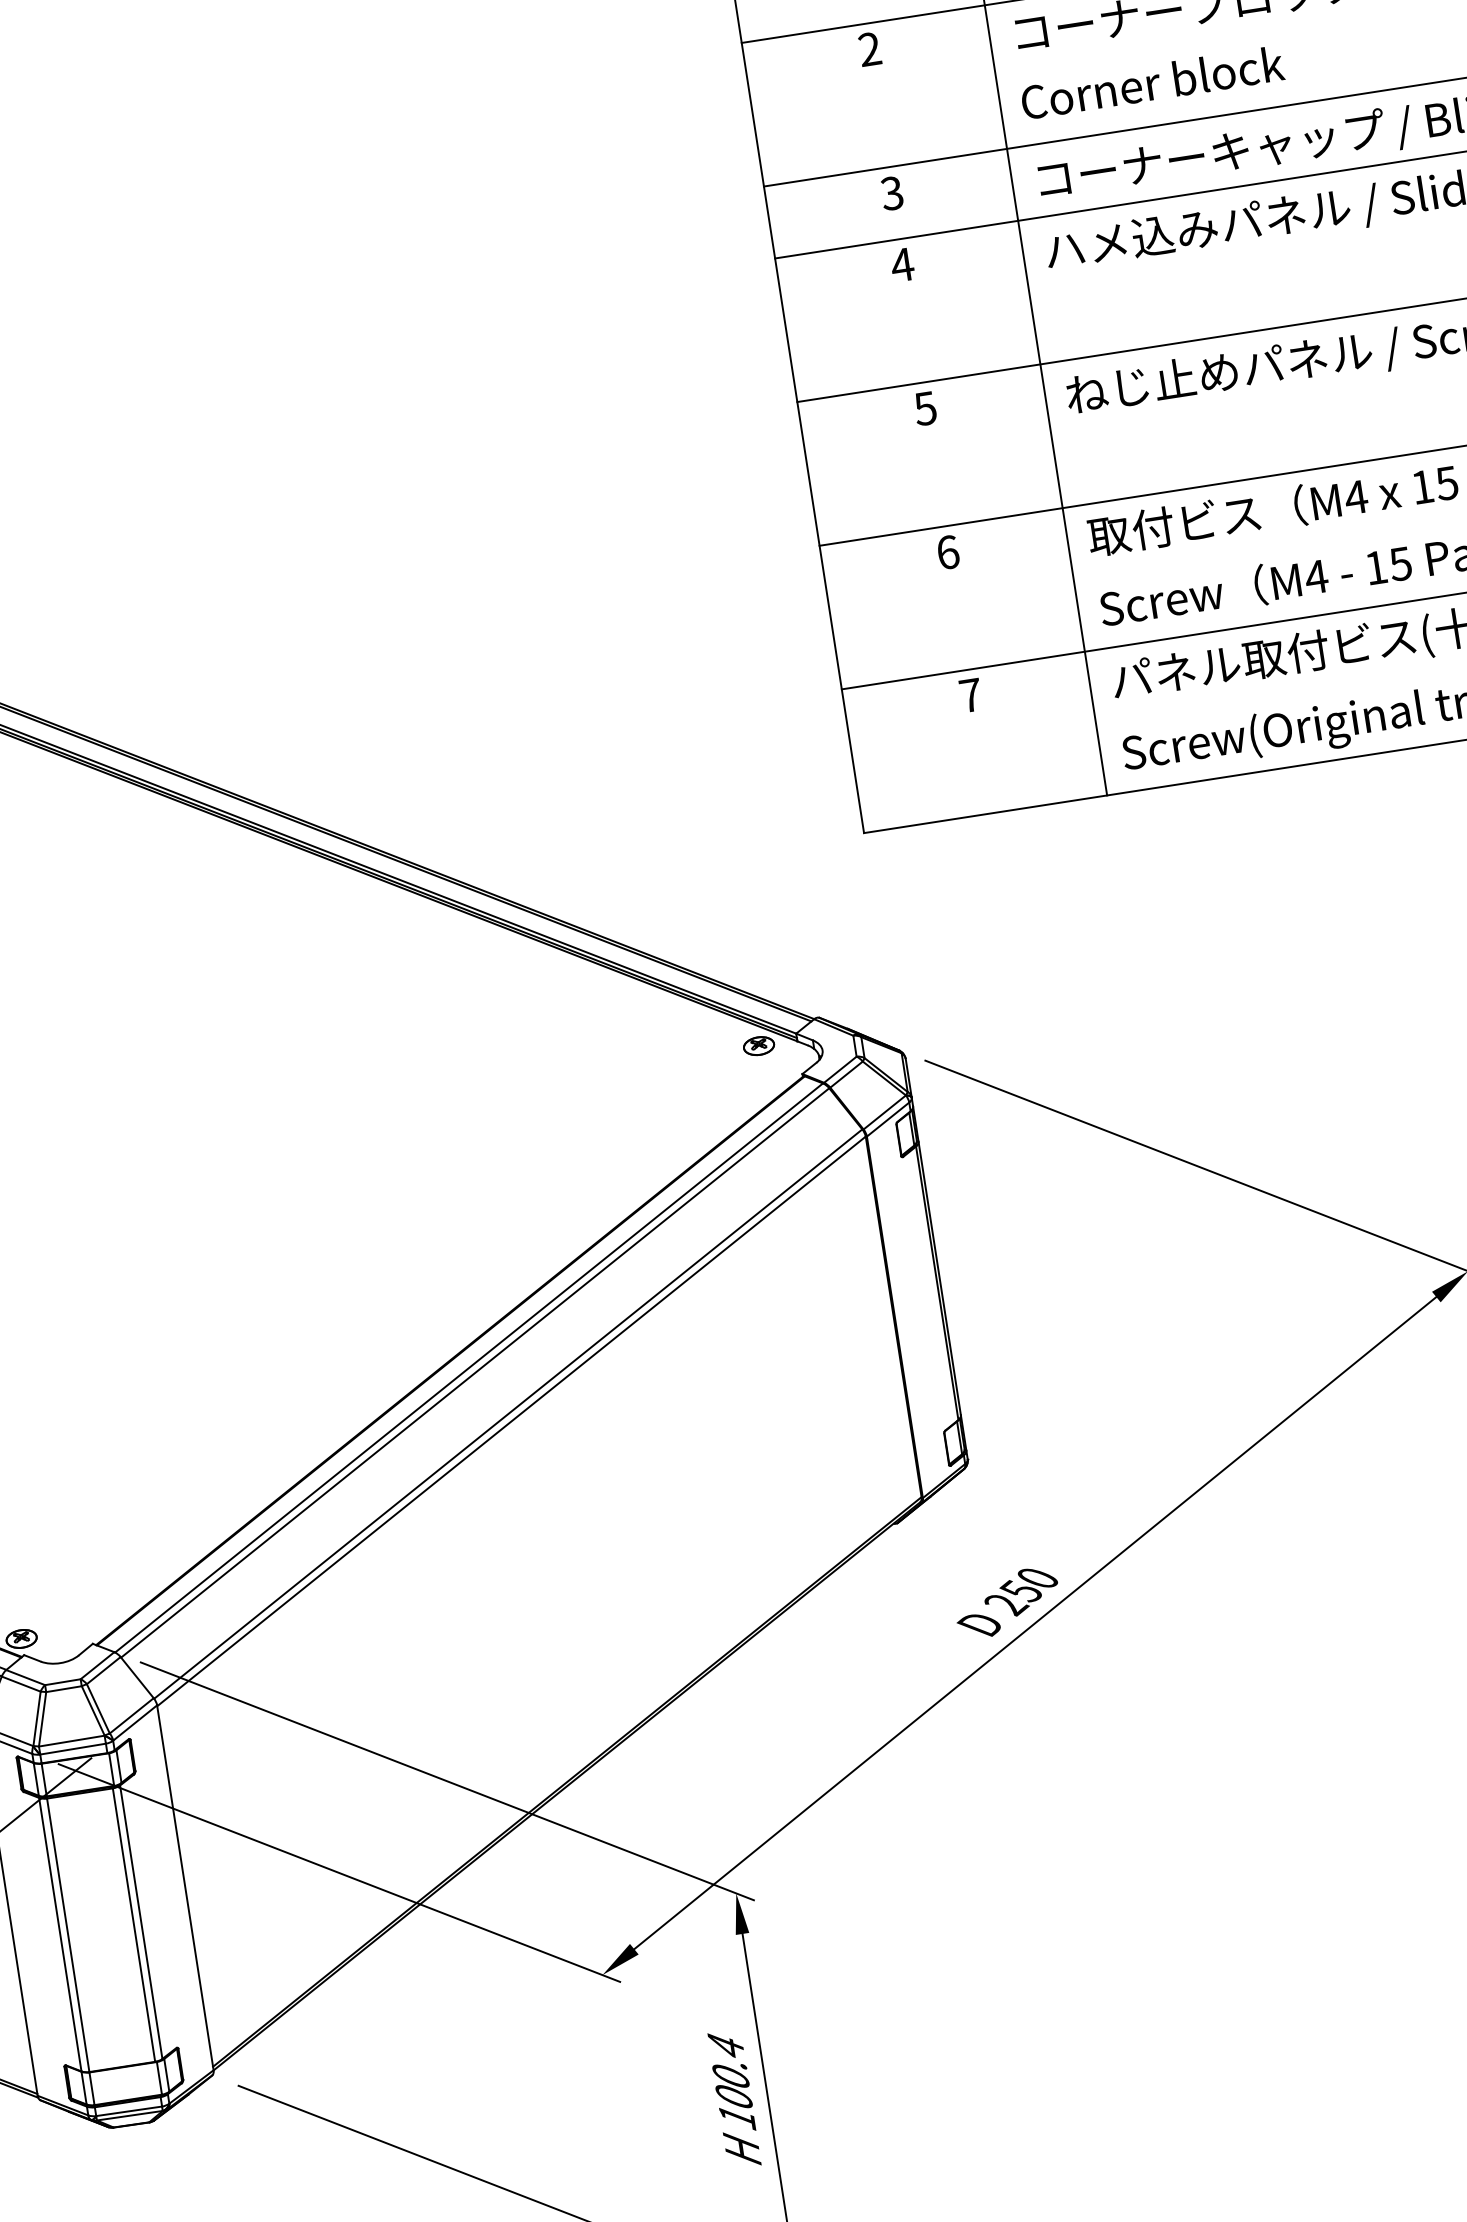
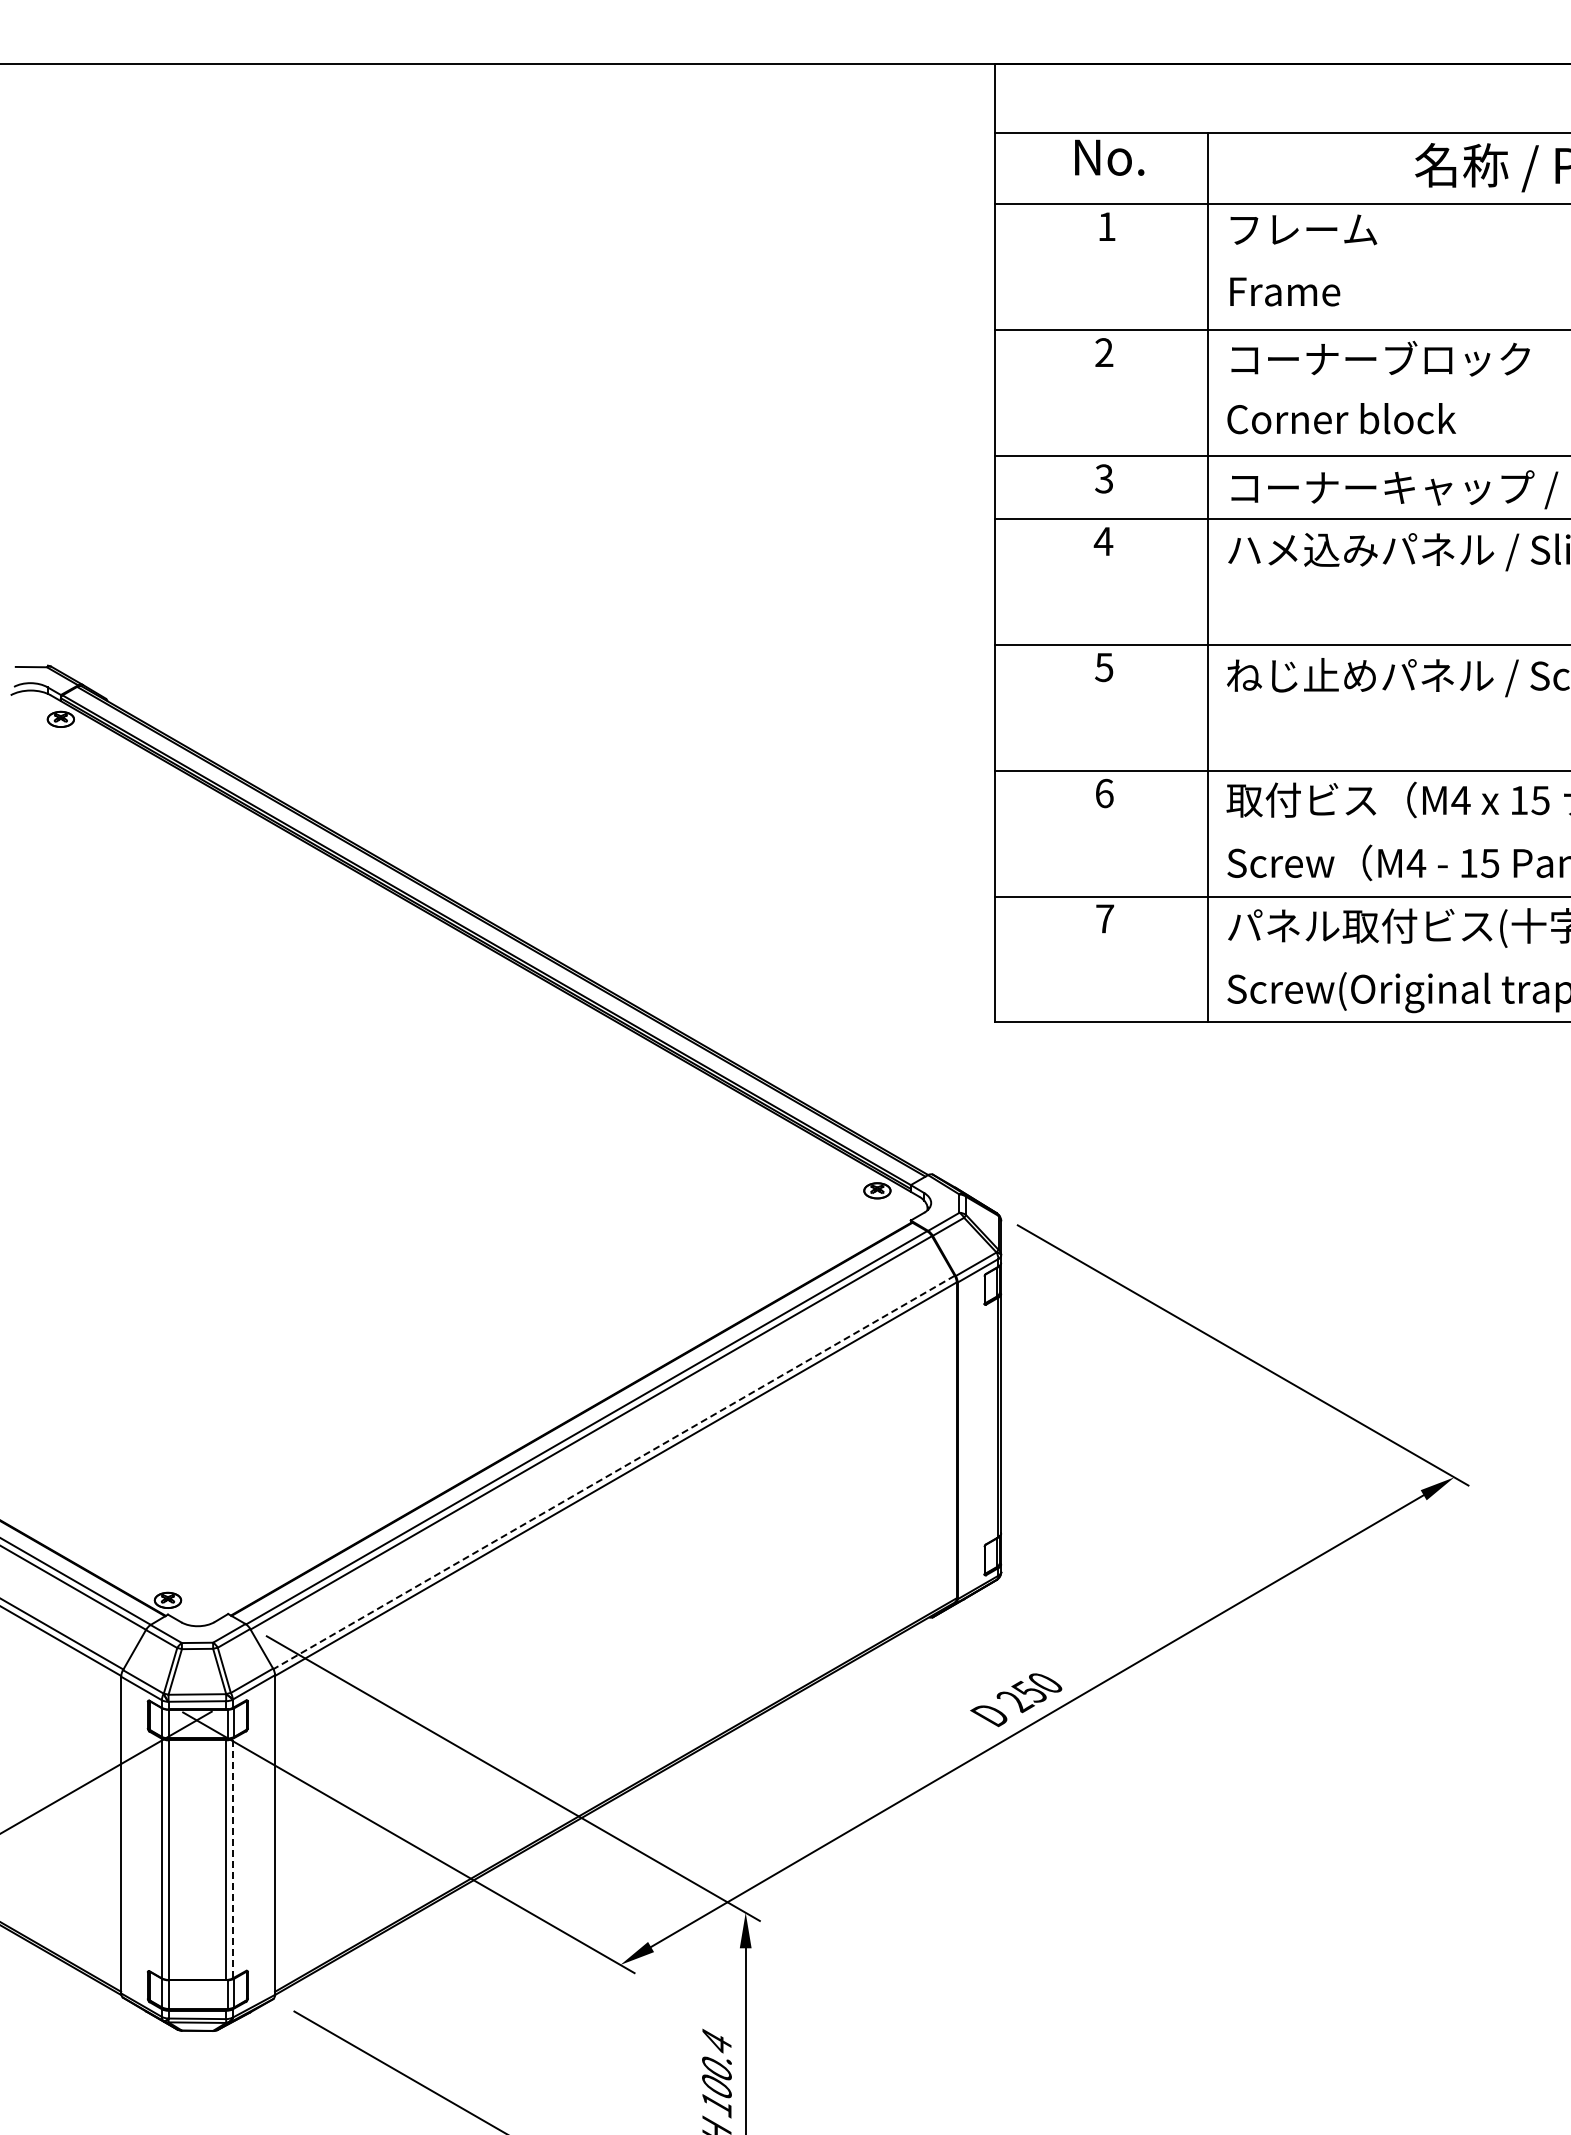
line: (507, 1414) -> (613, 1472), solid -> dashed
line: (140, 1922) -> (232, 1858), solid -> dashed

